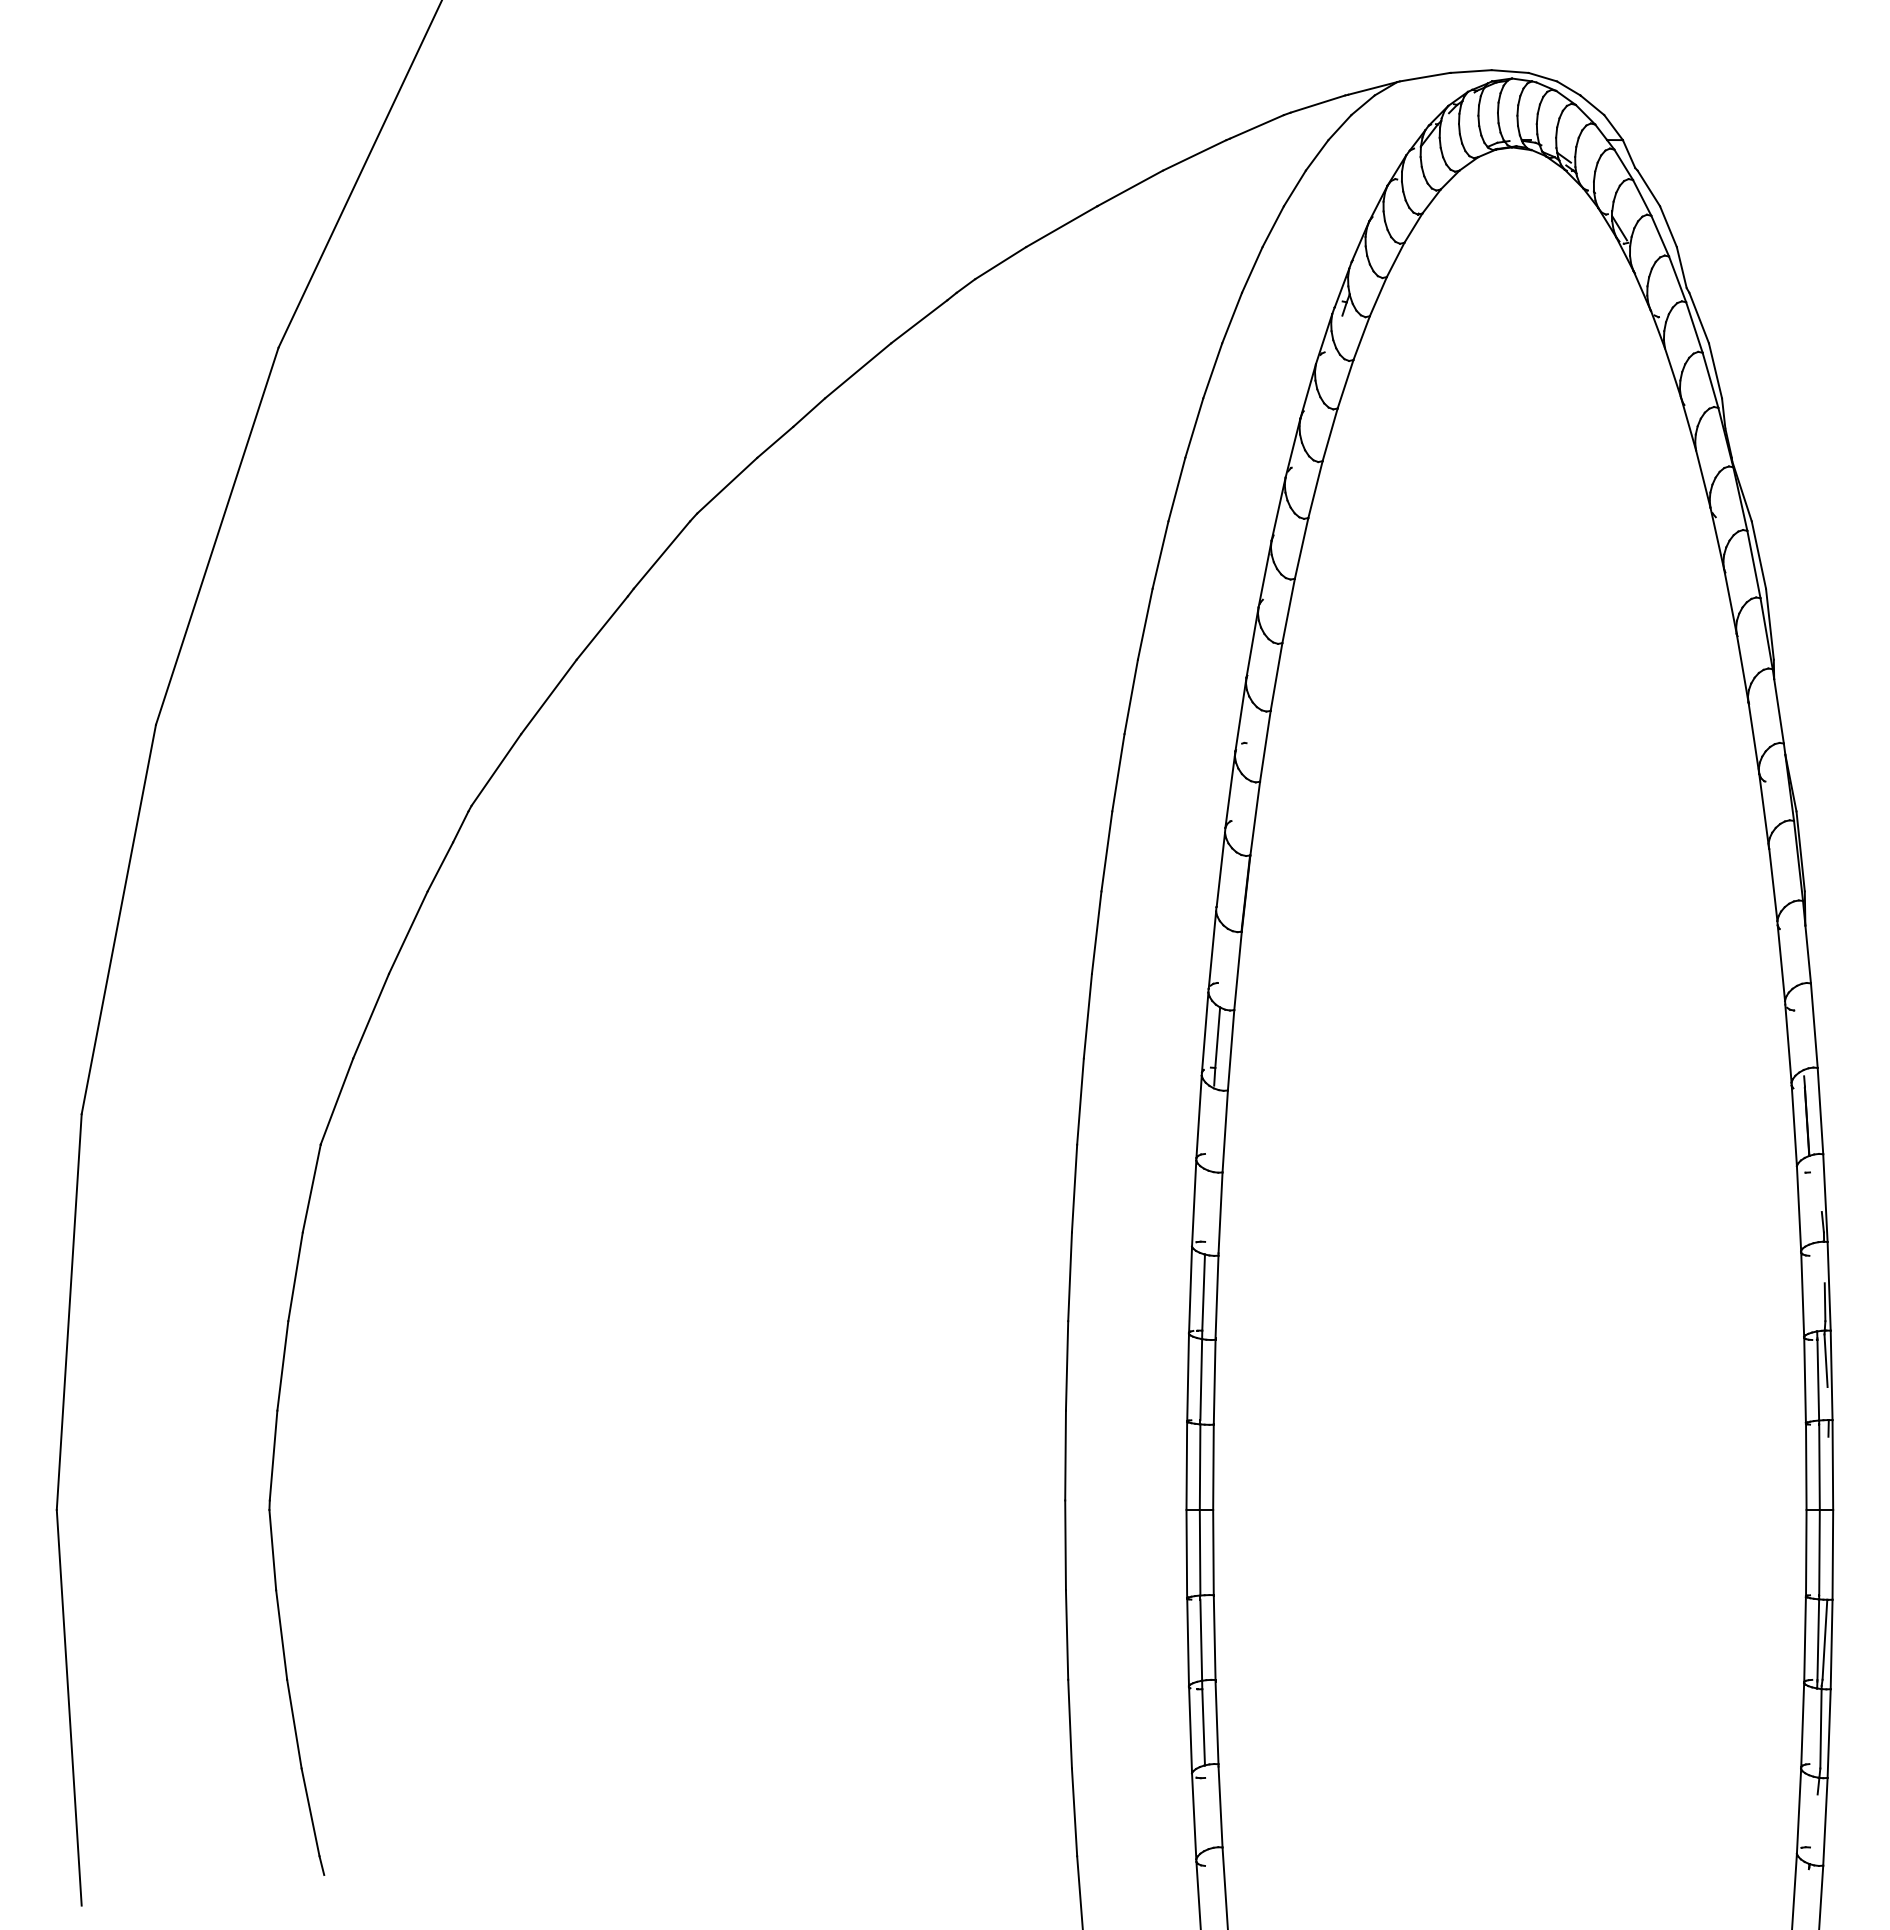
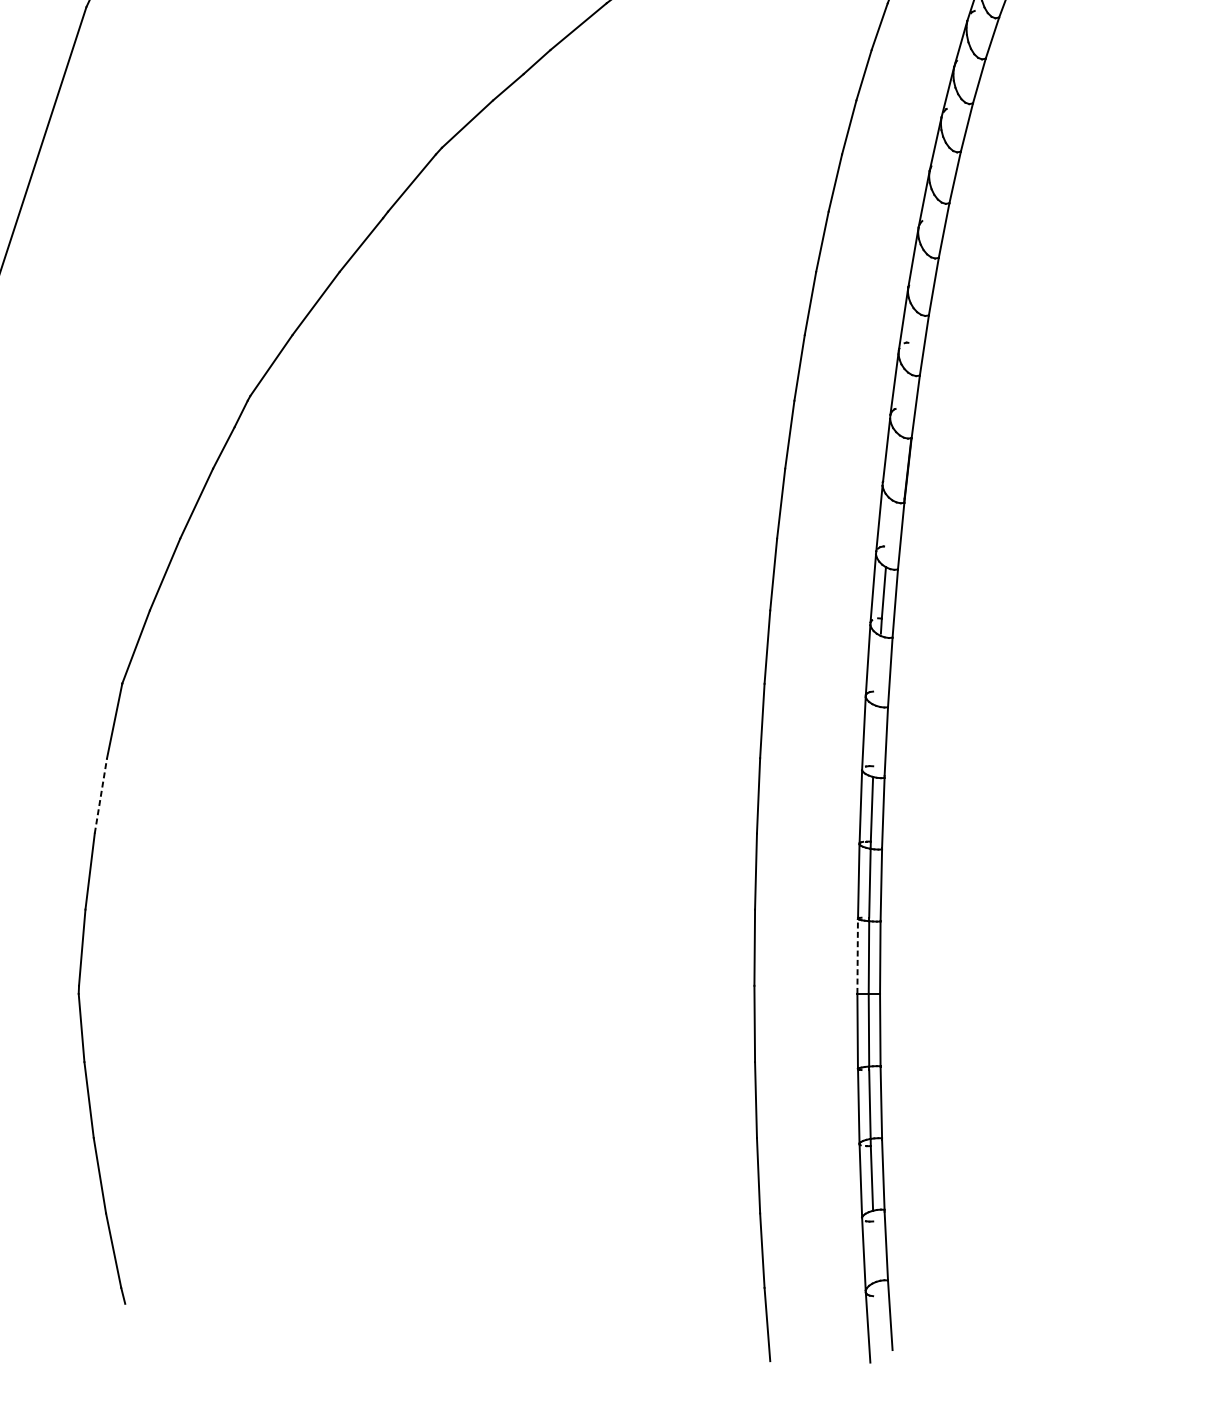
line: (295, 1276) -> (100, 795), solid -> dashed
line: (1186, 1465) -> (857, 956), solid -> dashed

